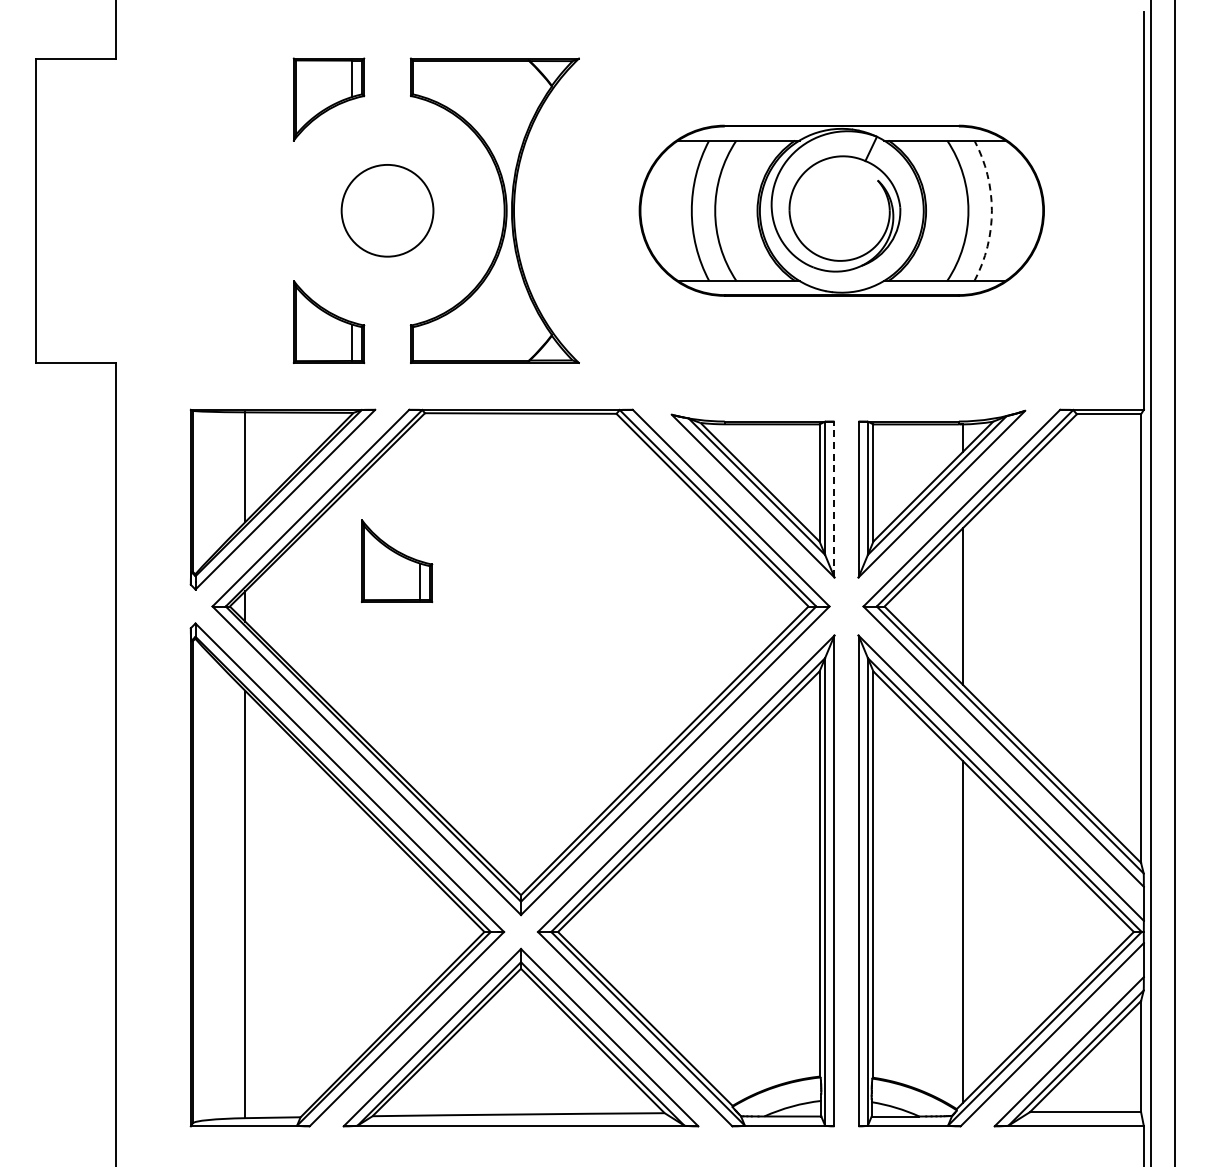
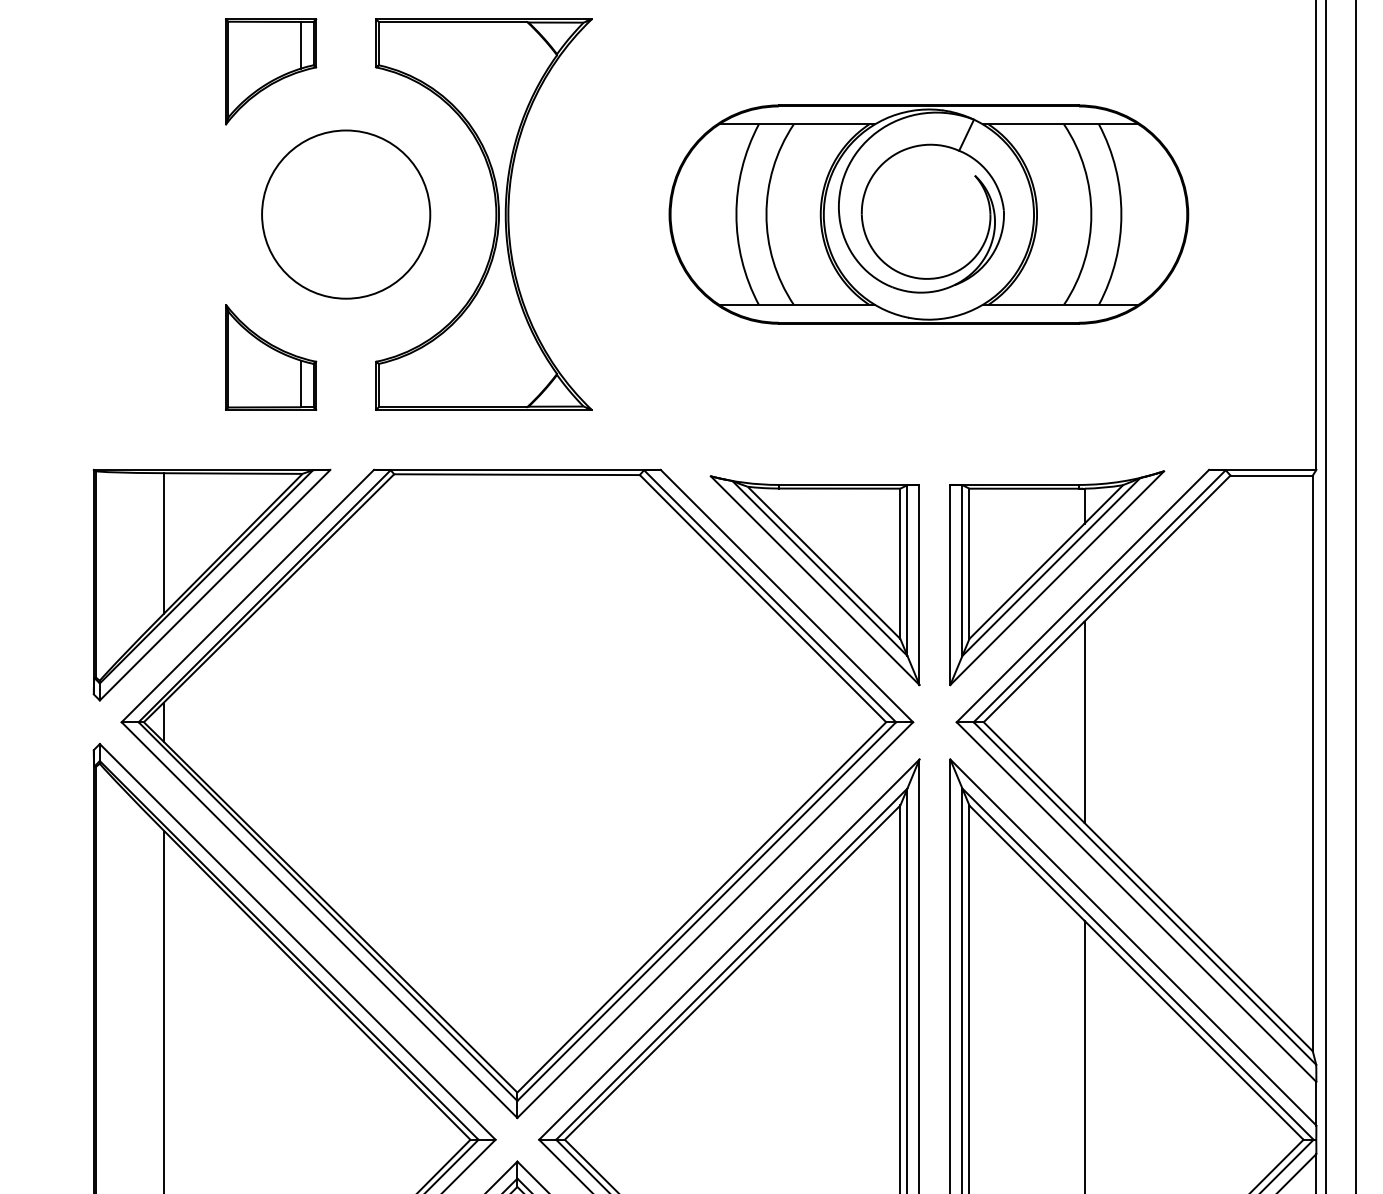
circle: (387, 210) -> (346, 214), size x1.43
arc: (991, 210) -> (1120, 214), dashed -> solid
line: (834, 499) -> (919, 584), dashed -> solid
part: (397, 560) -> (358, 663), removed

